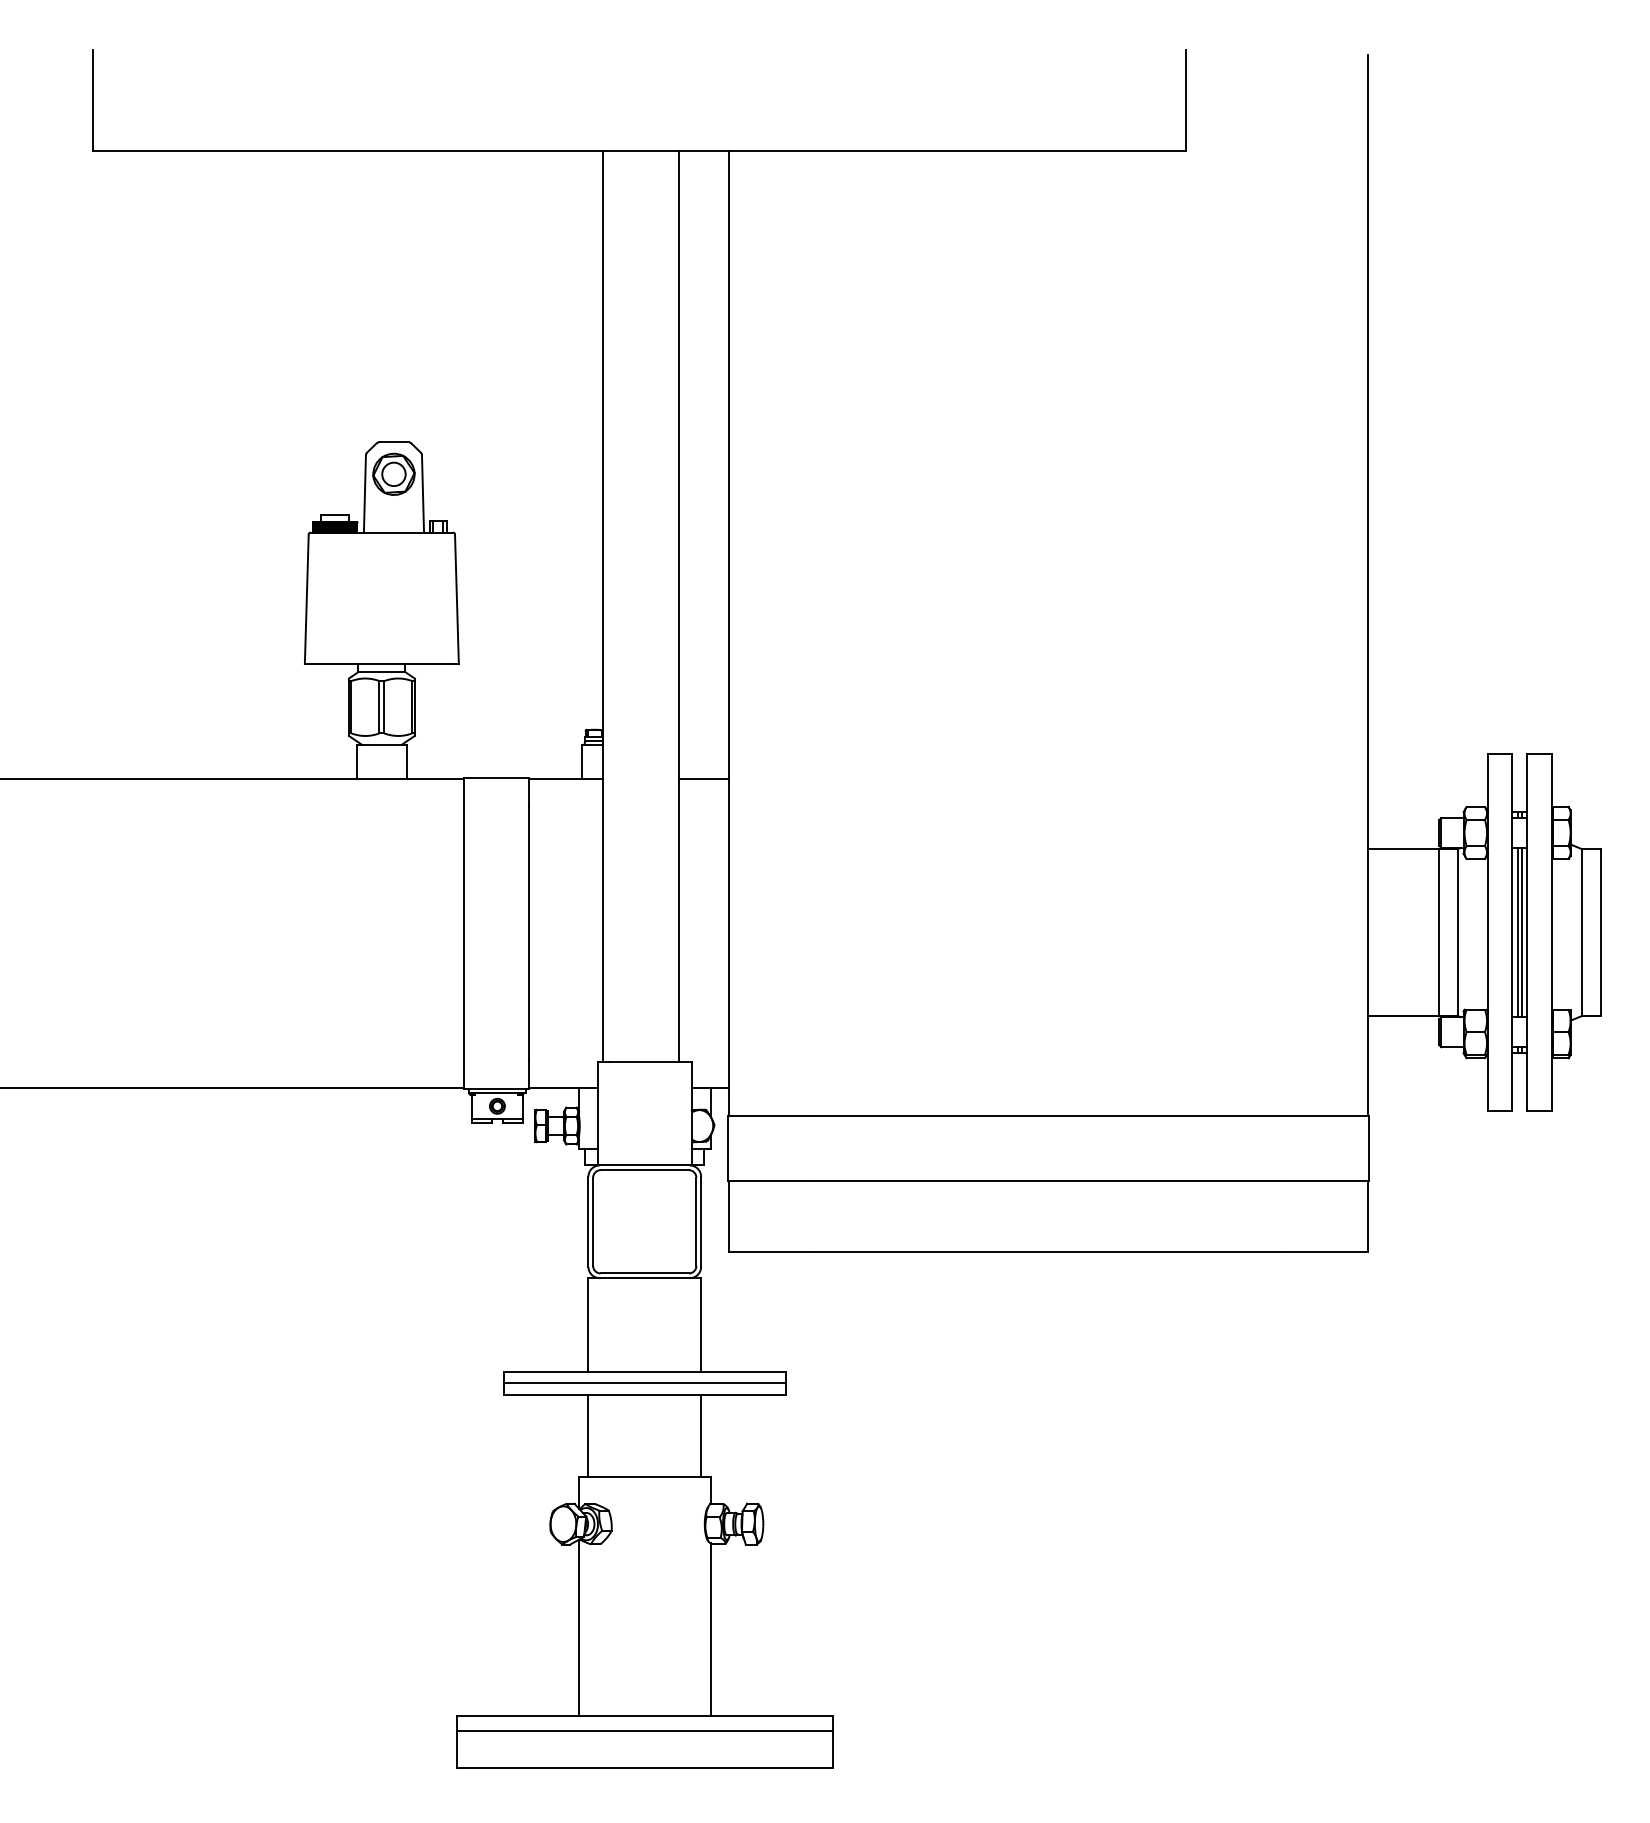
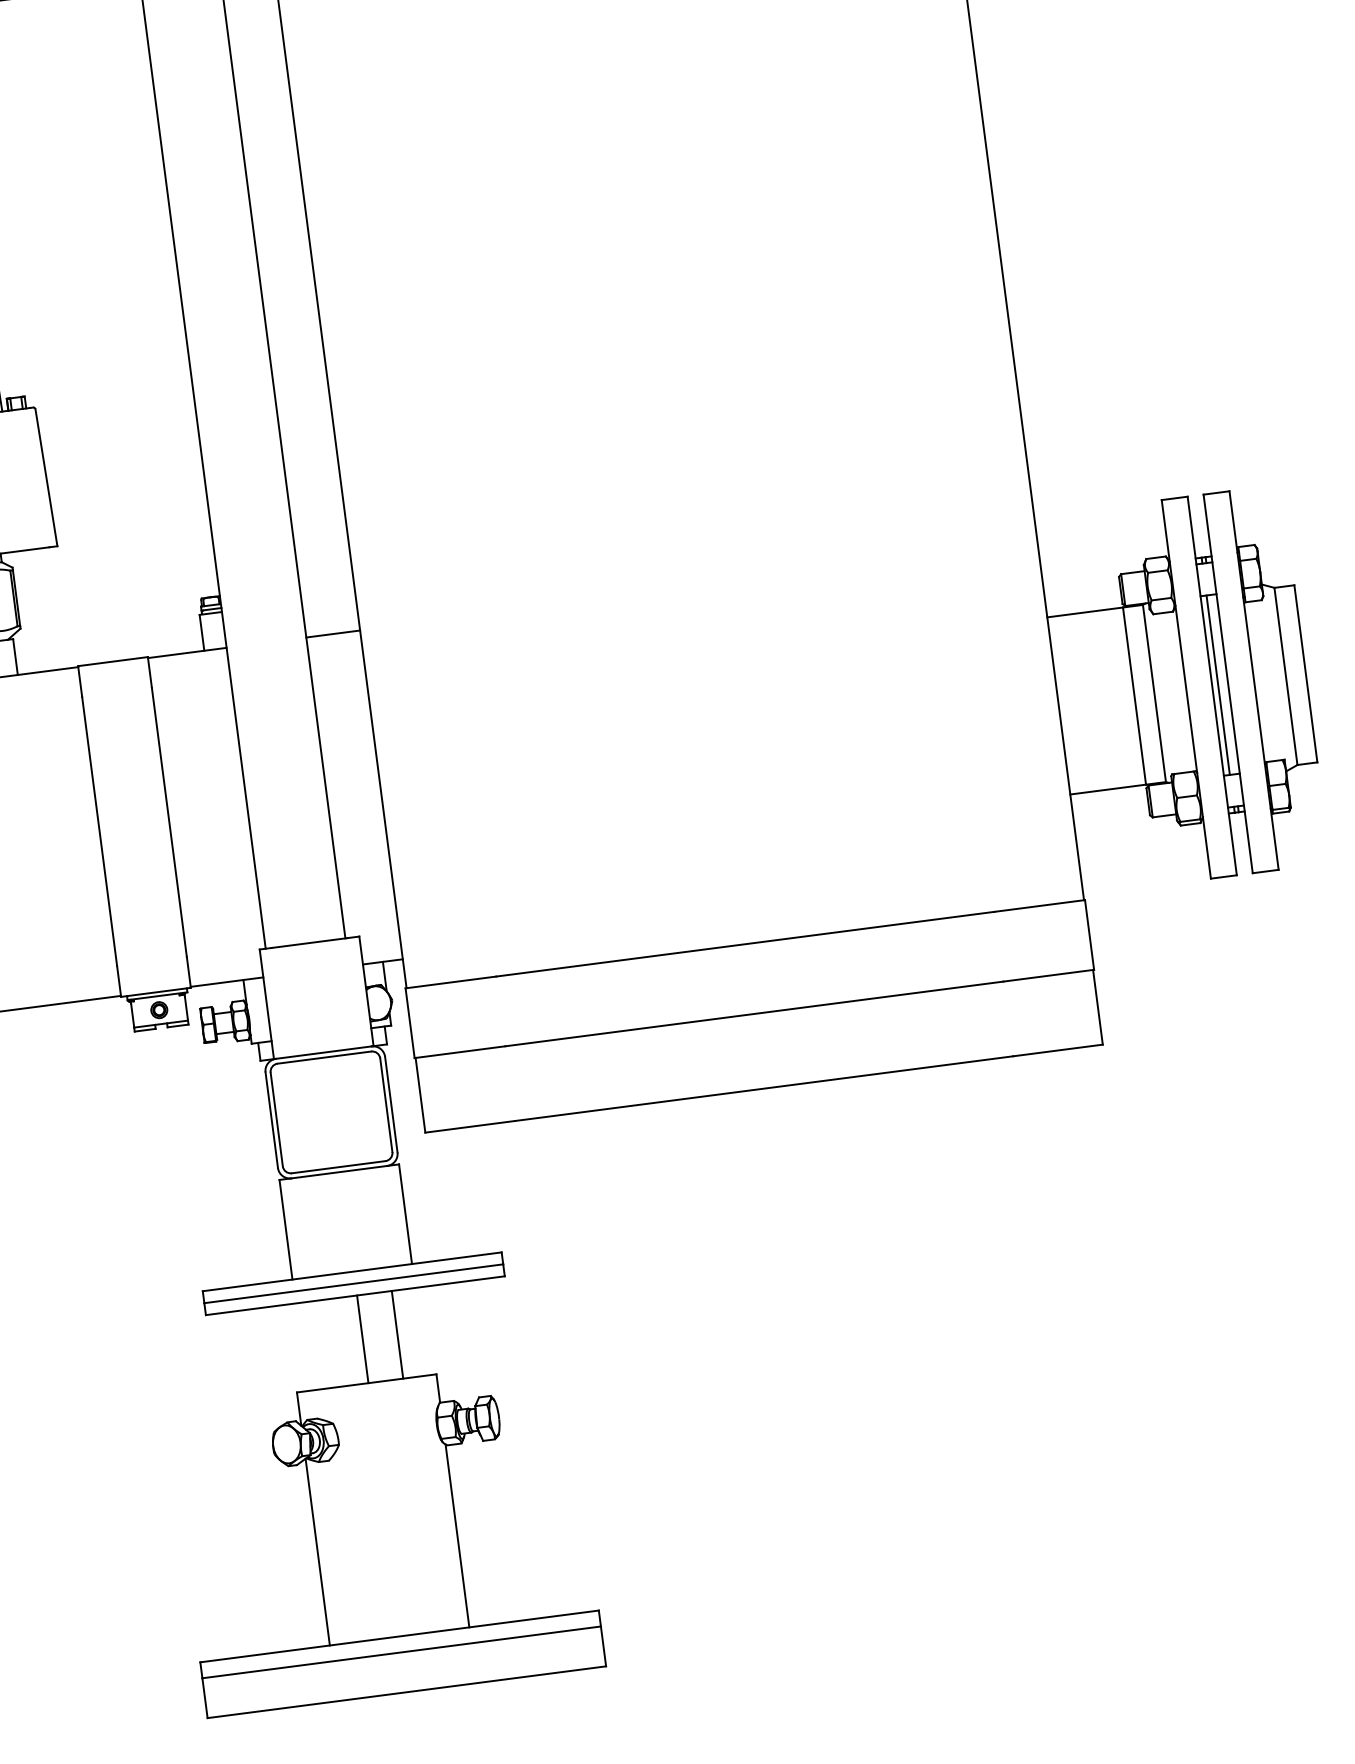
line: (1521, 932) -> (1221, 684), removed
line: (588, 1435) -> (397, 1334), moved
line: (701, 1435) -> (362, 1338), moved

